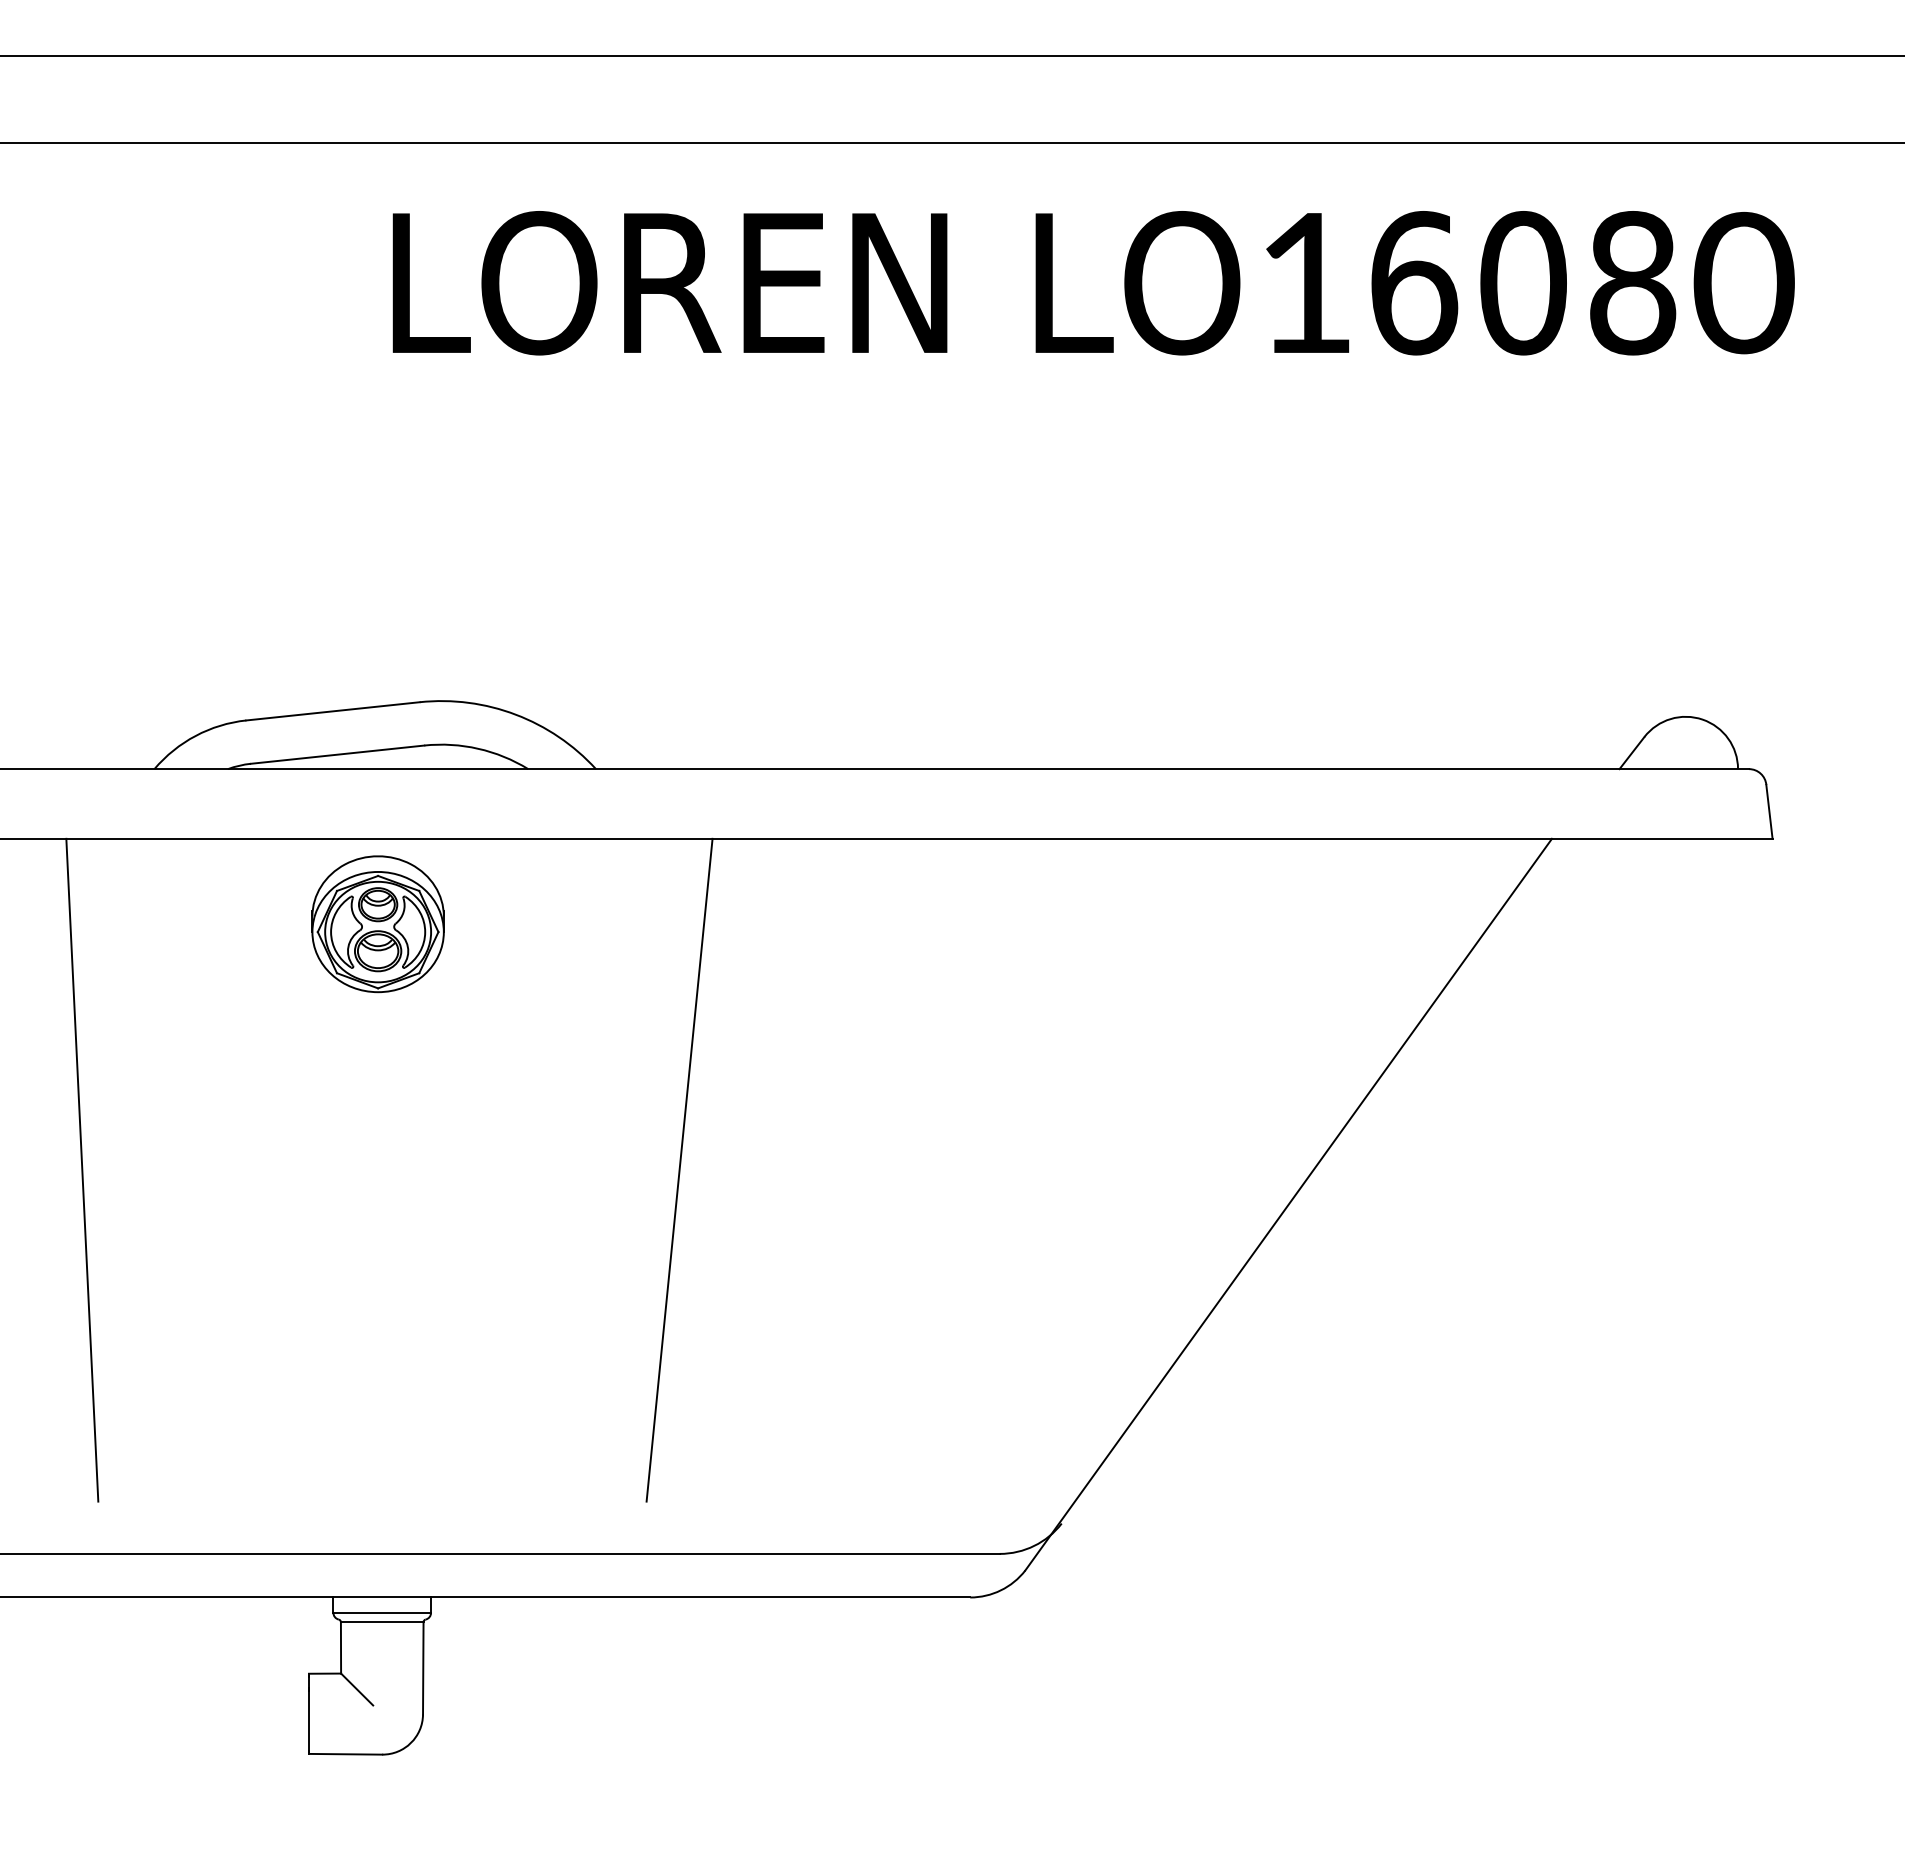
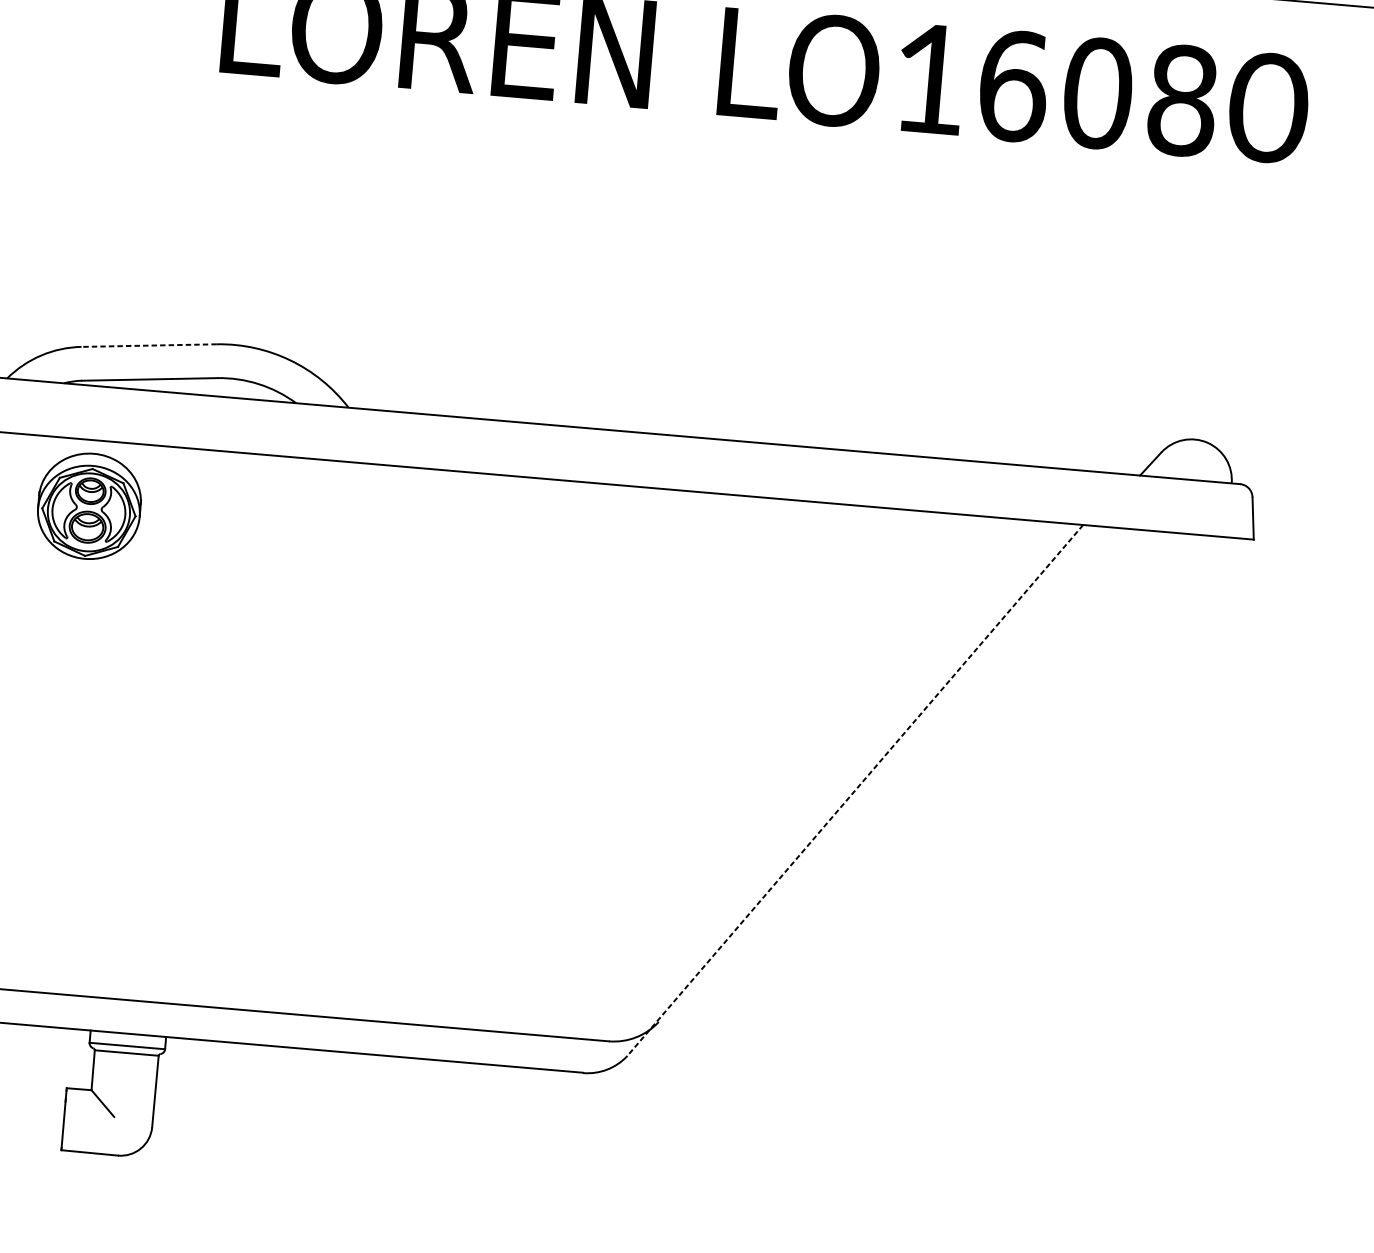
line: (332, 711) -> (148, 345), solid -> dashed
part: (377, 924) -> (88, 506), moved
line: (679, 1169) -> (386, 722), removed
line: (1288, 1204) -> (855, 790), solid -> dashed

